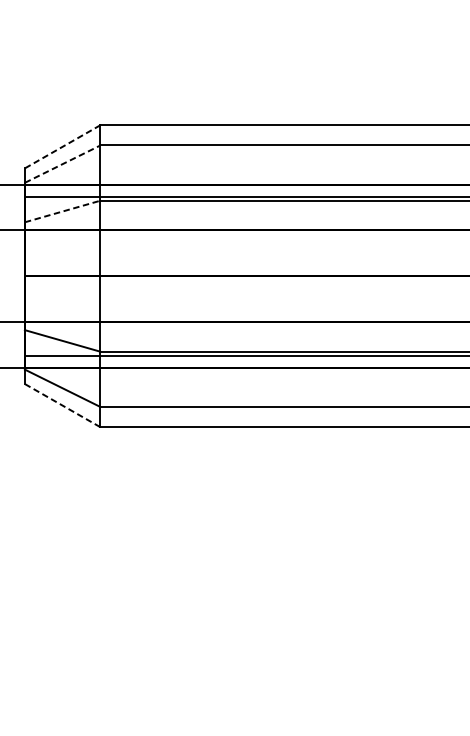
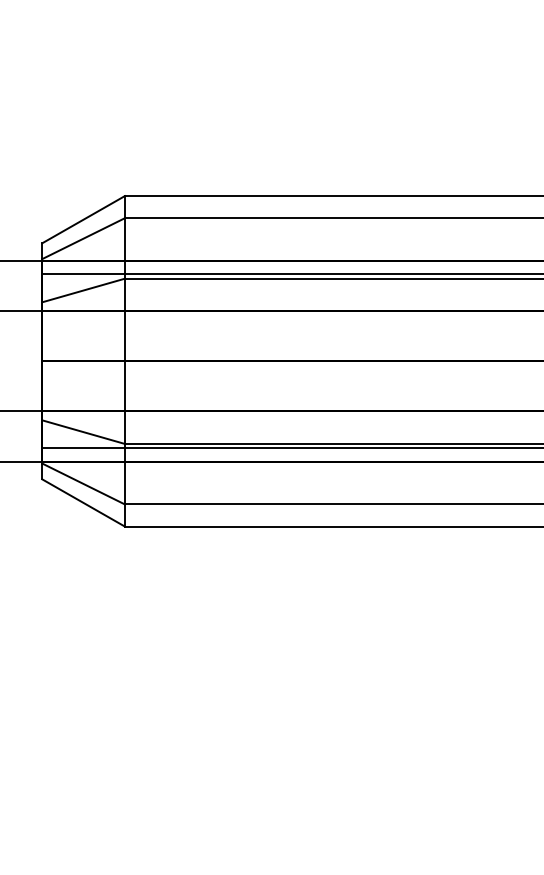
line: (62, 146) -> (83, 219), dashed -> solid
line: (63, 163) -> (84, 238), dashed -> solid
line: (62, 211) -> (83, 290), dashed -> solid
line: (62, 405) -> (83, 502), dashed -> solid

